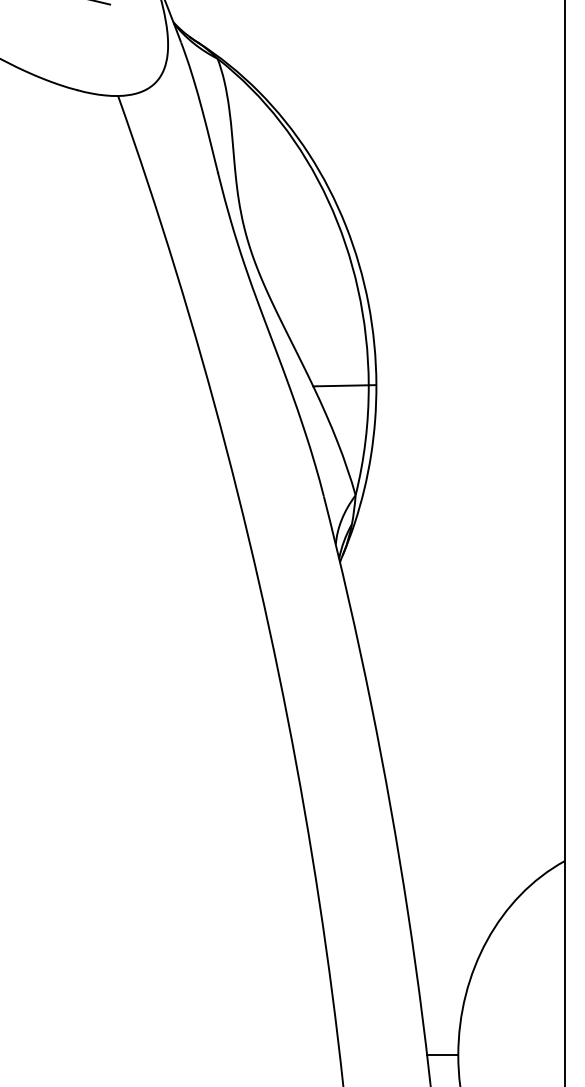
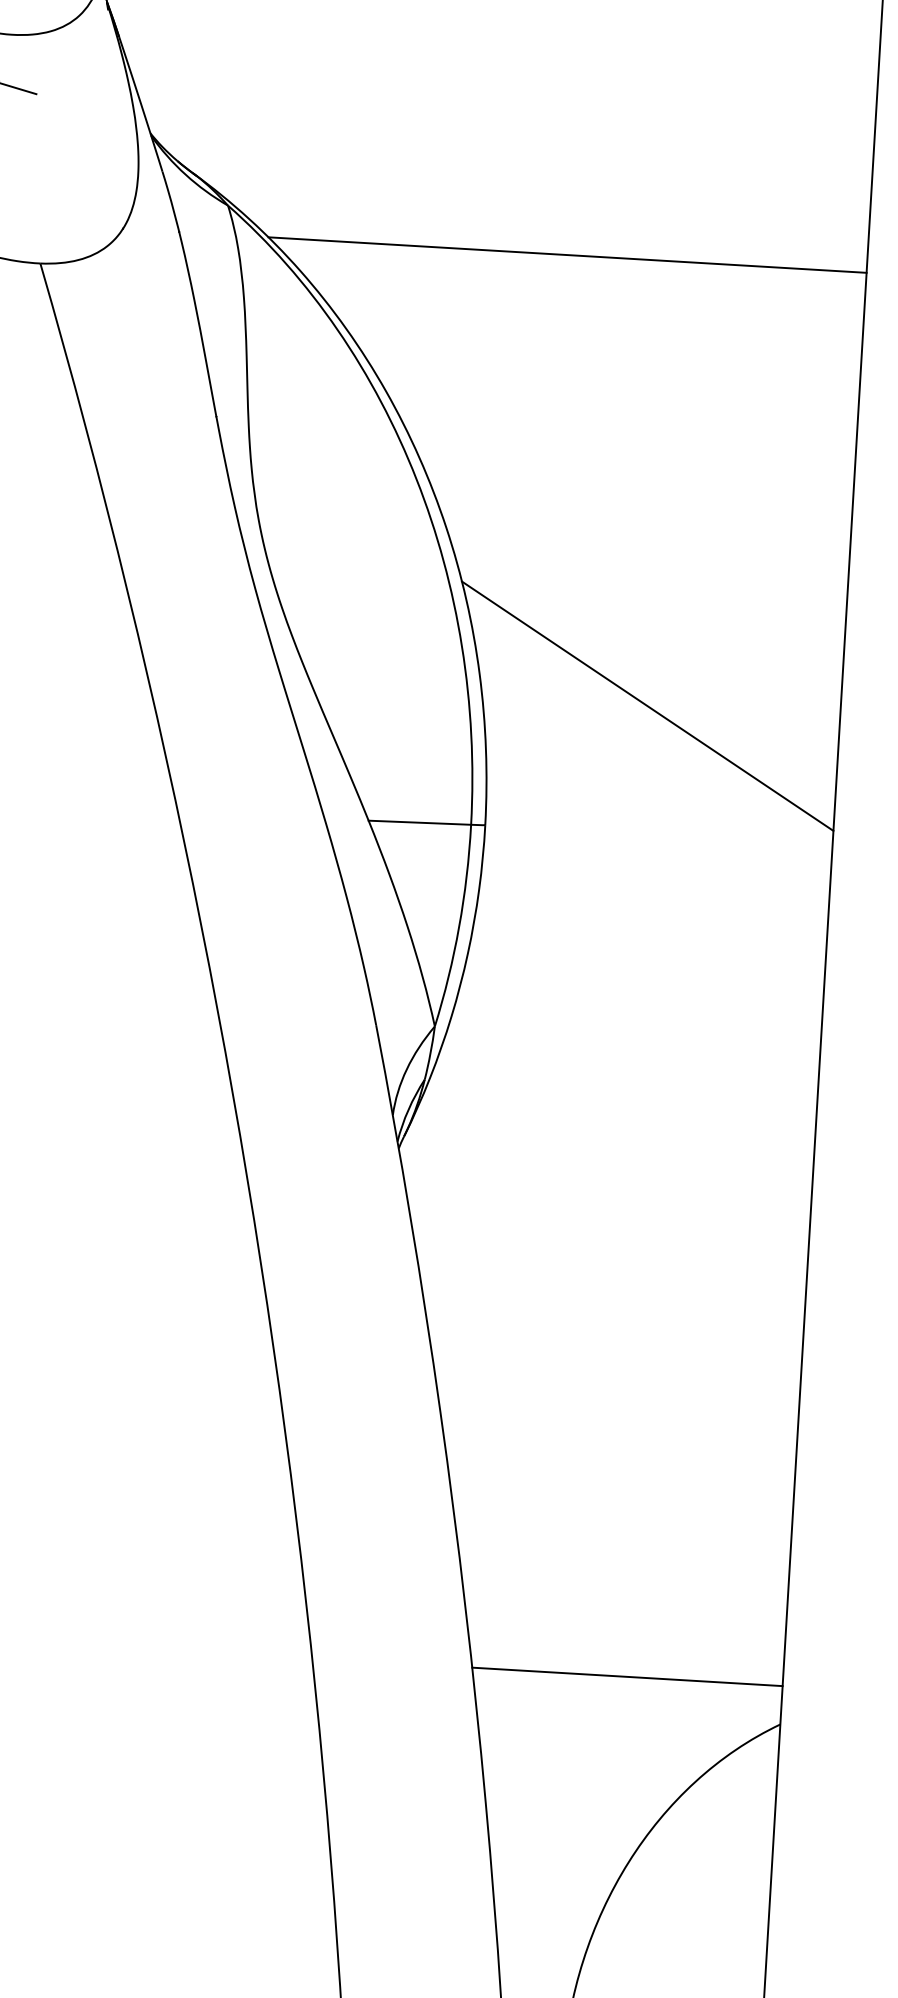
line: (402, 74) -> (567, 255), added
line: (460, 315) -> (648, 706), added
line: (480, 840) -> (627, 1677), added

